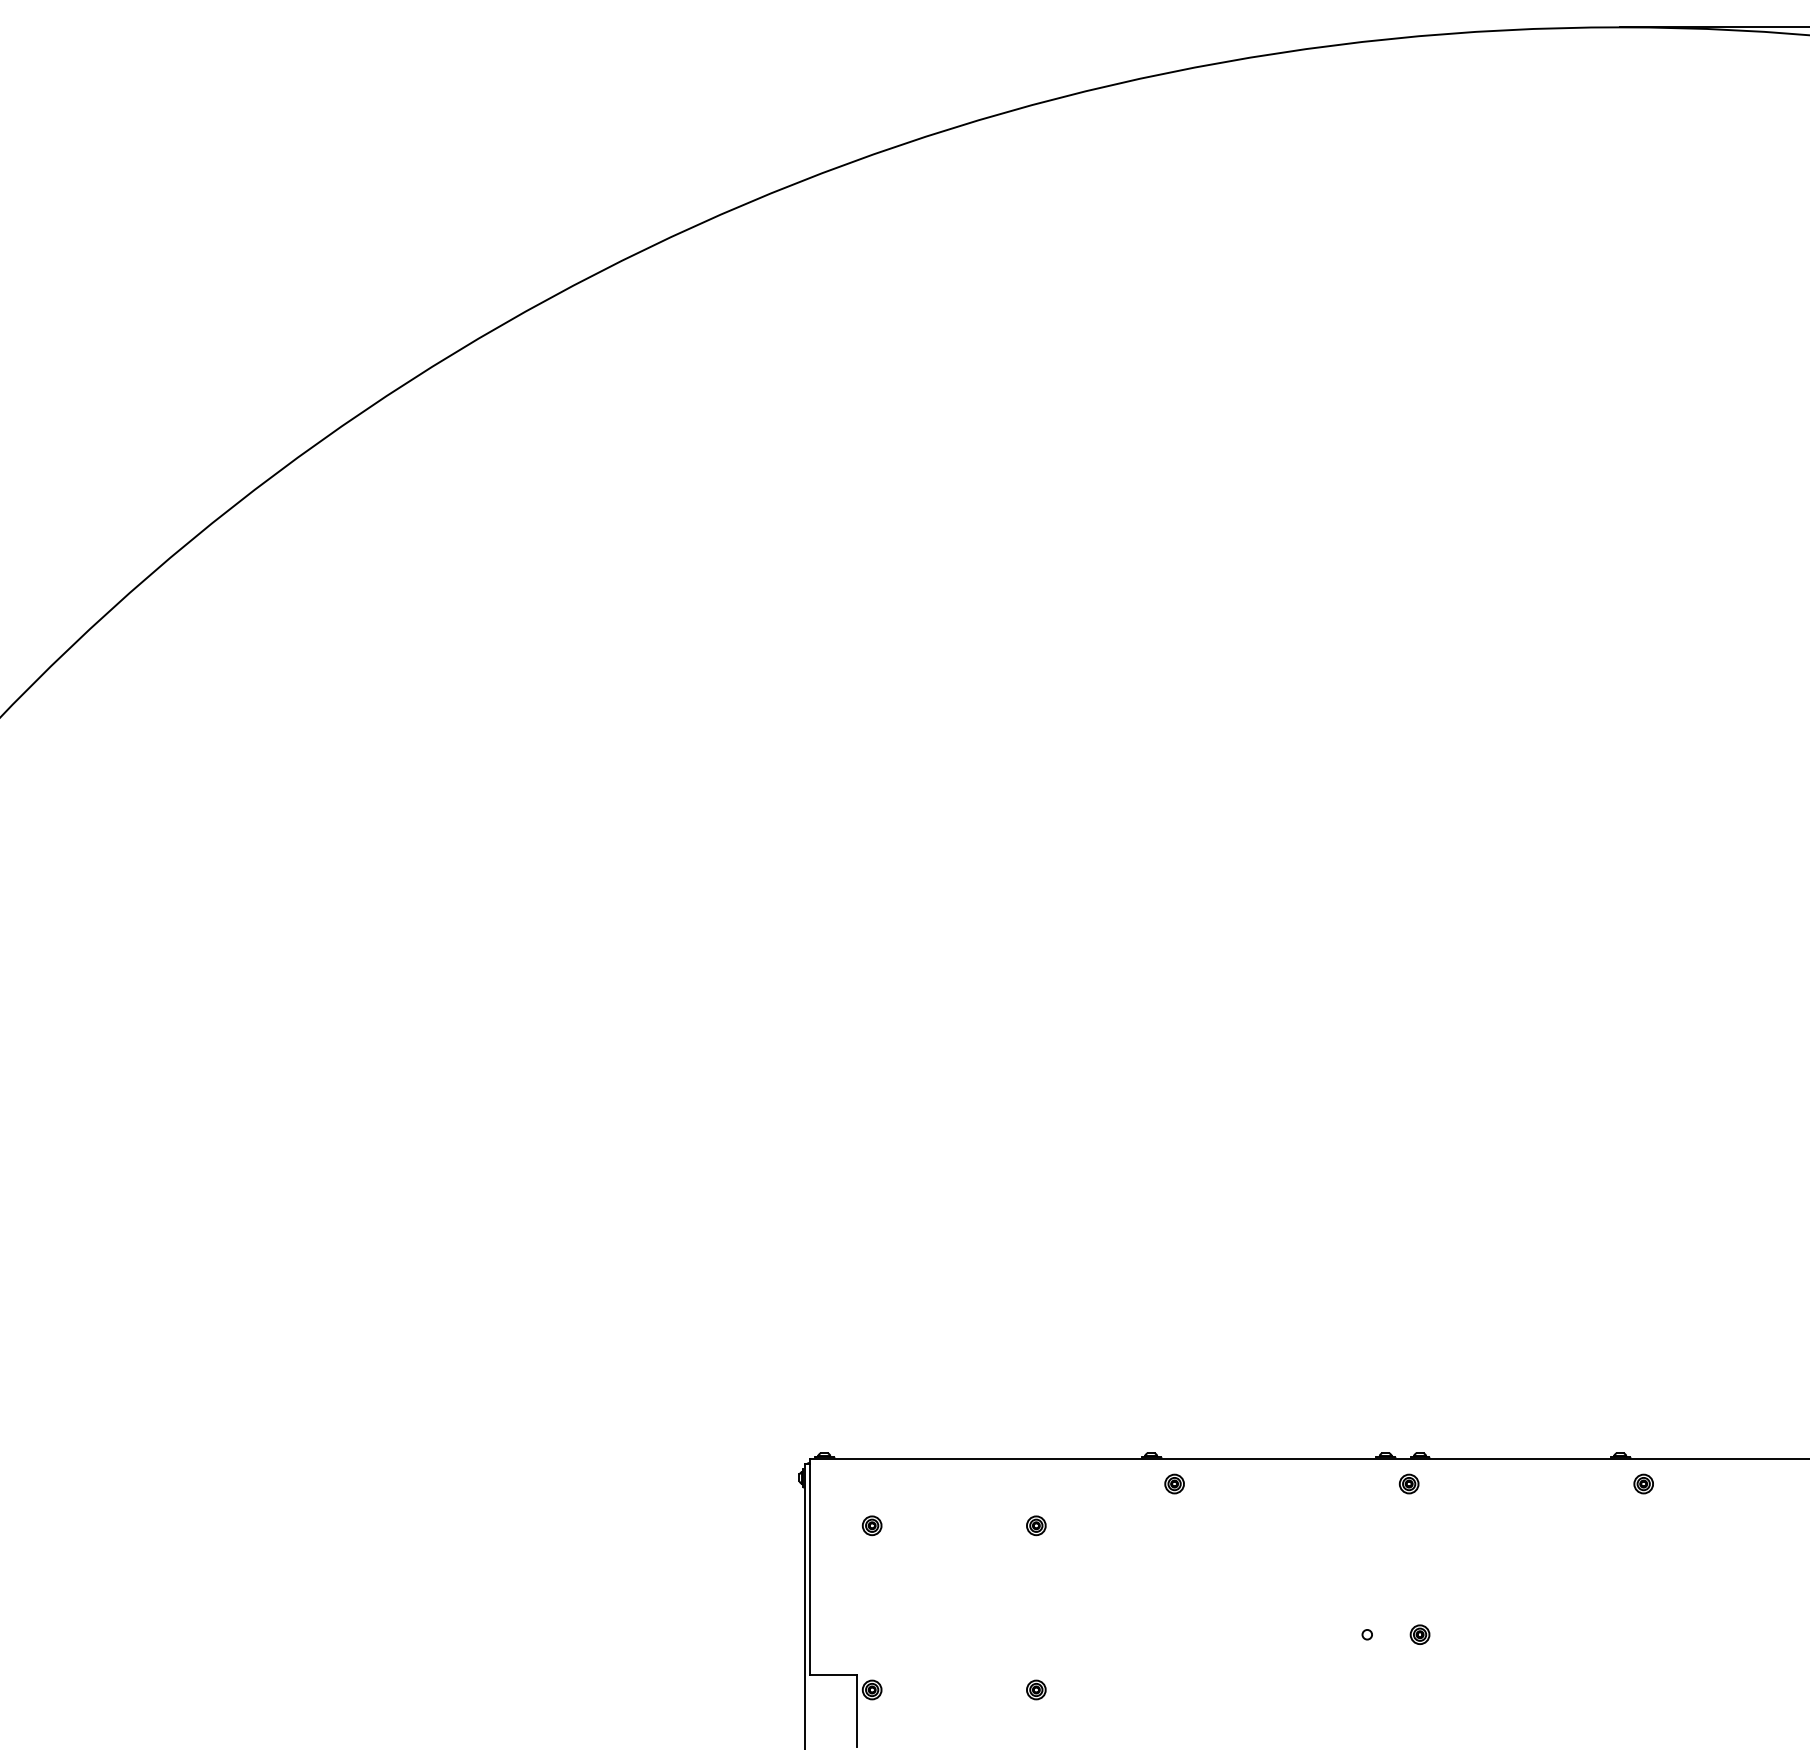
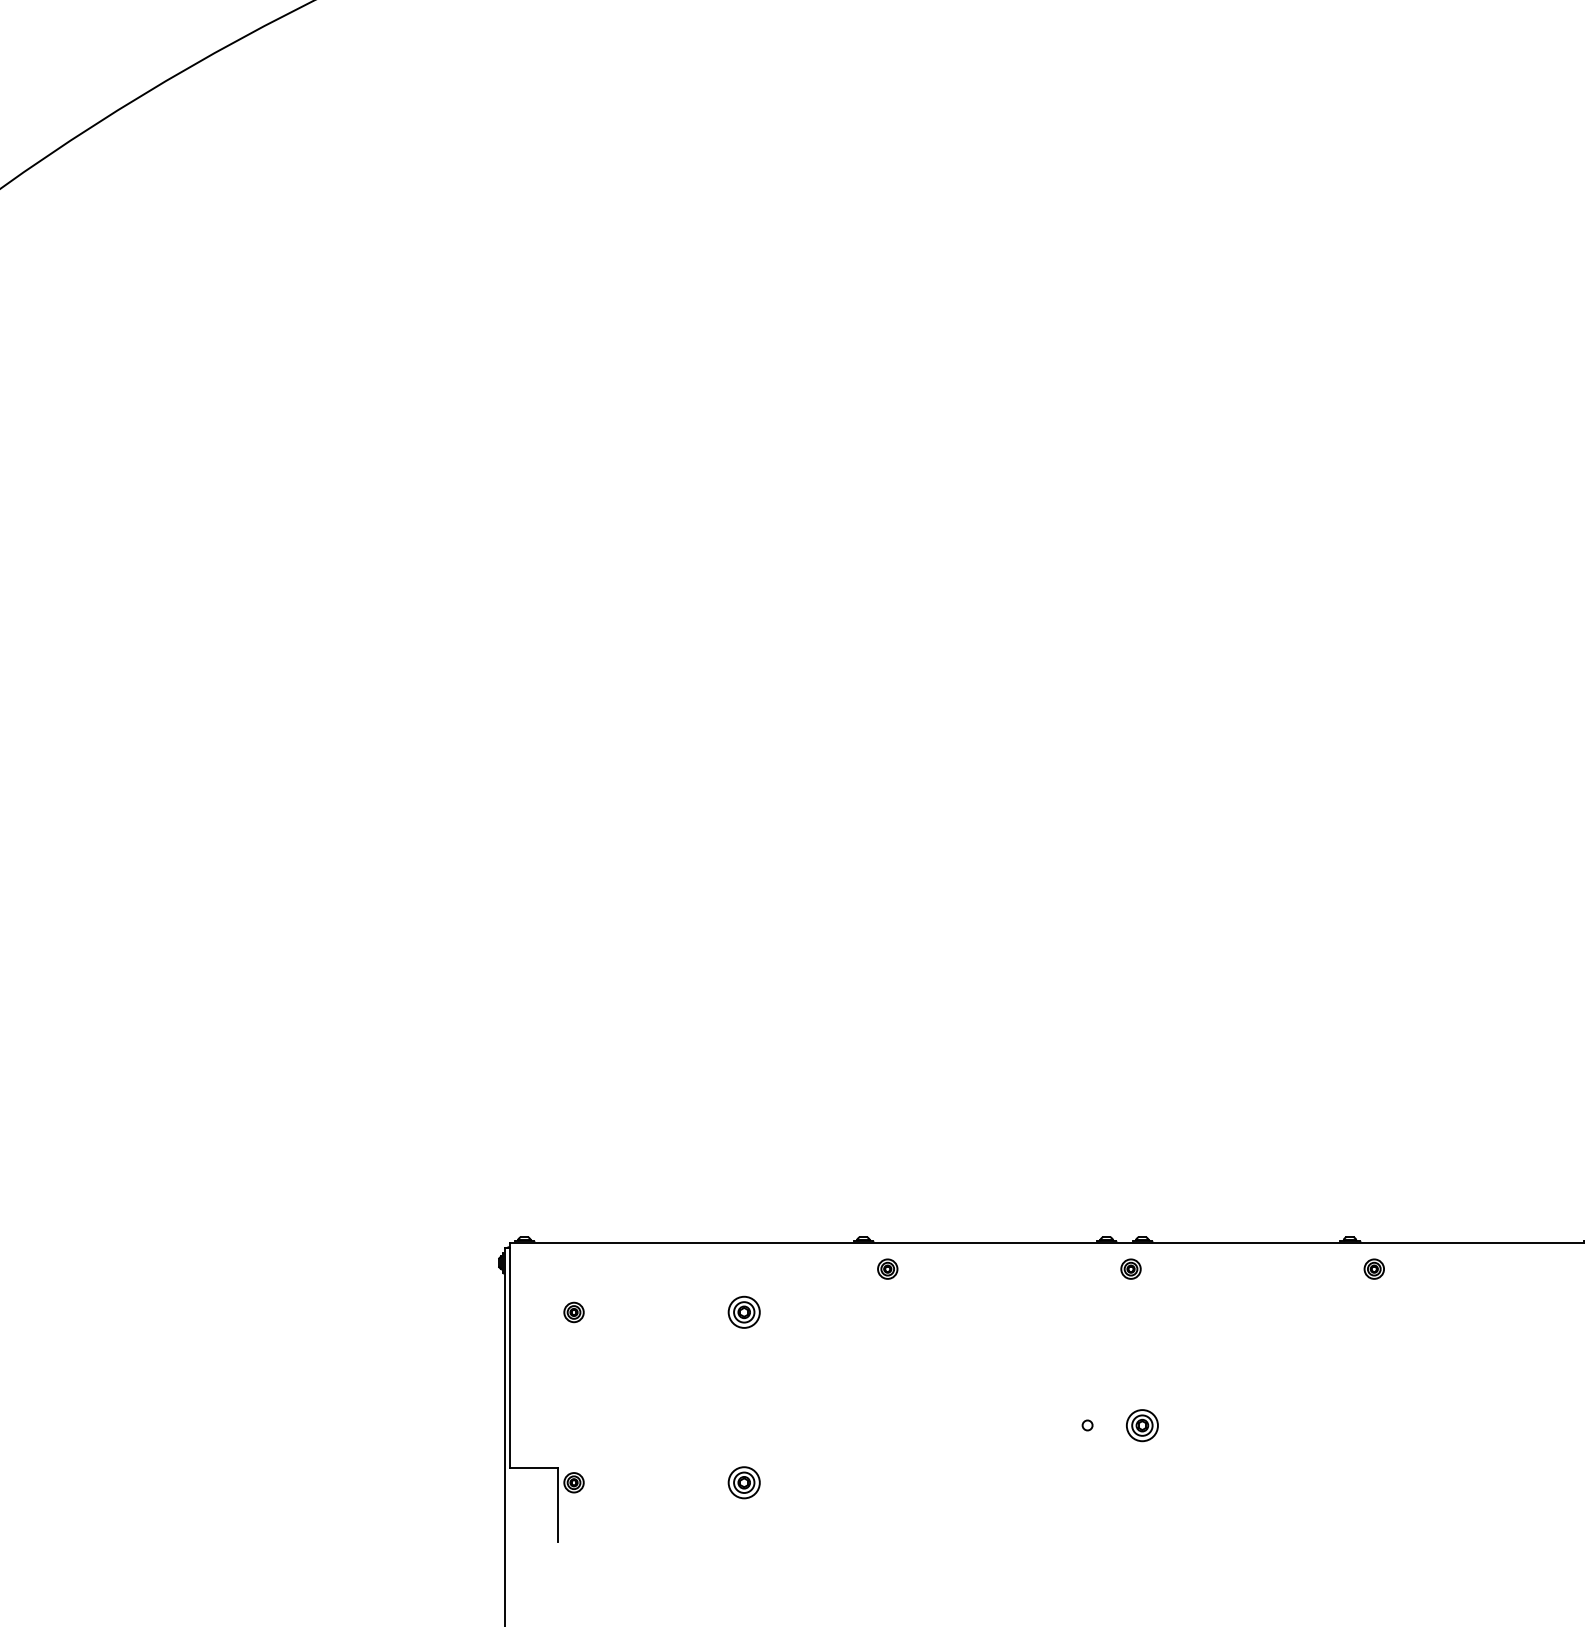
part: (1036, 1525) -> (744, 1312), size x1.6
part: (1419, 1634) -> (1141, 1425), size x1.6
part: (1036, 1689) -> (744, 1482), size x1.6

